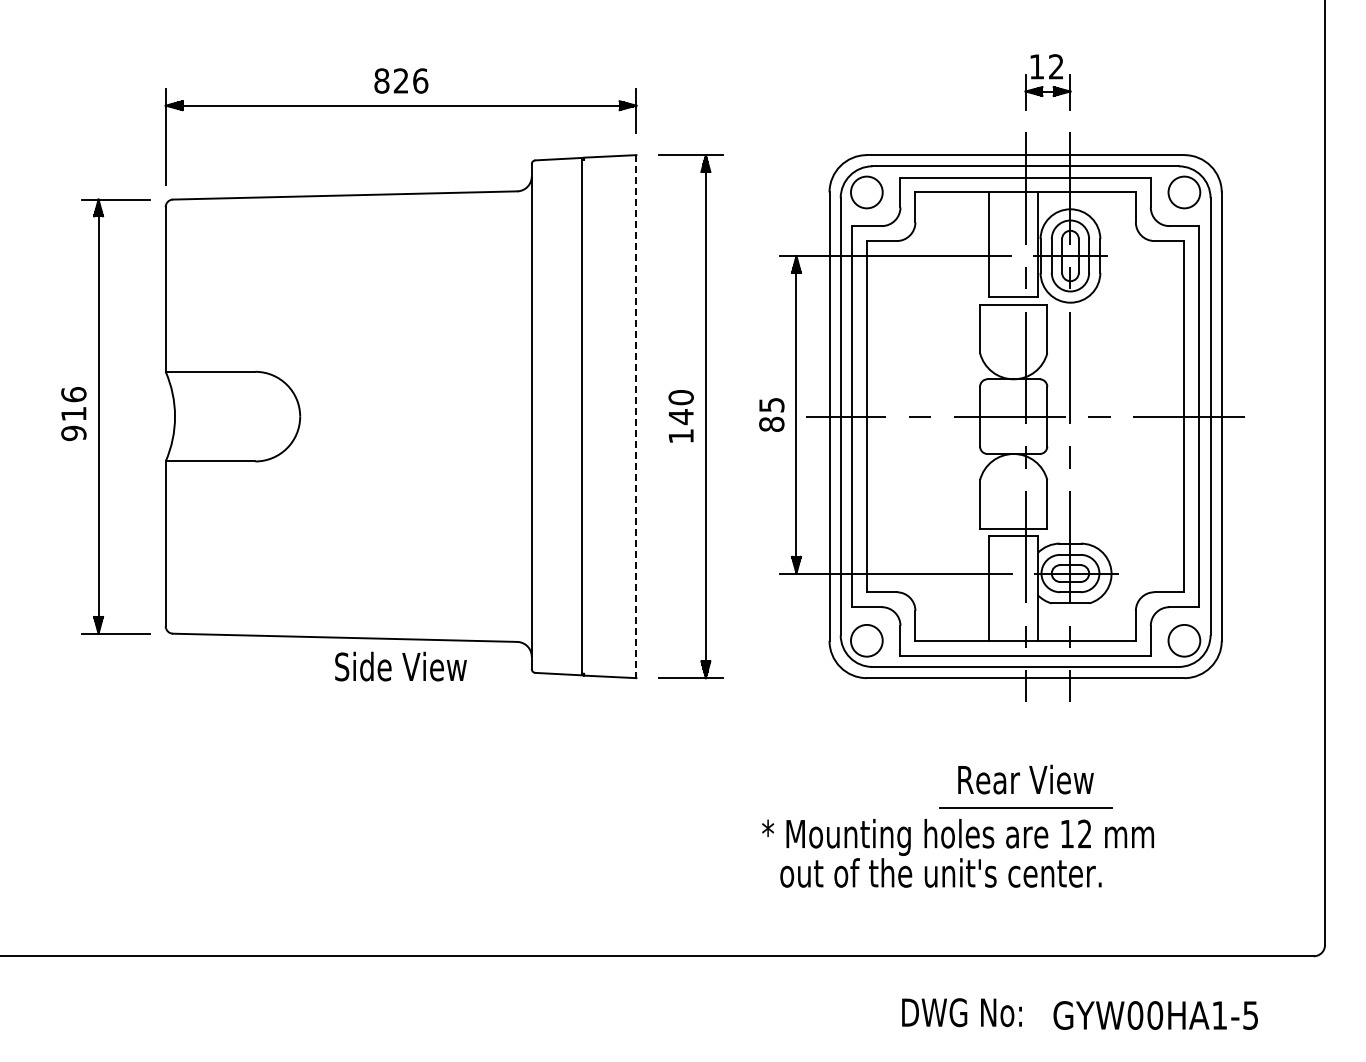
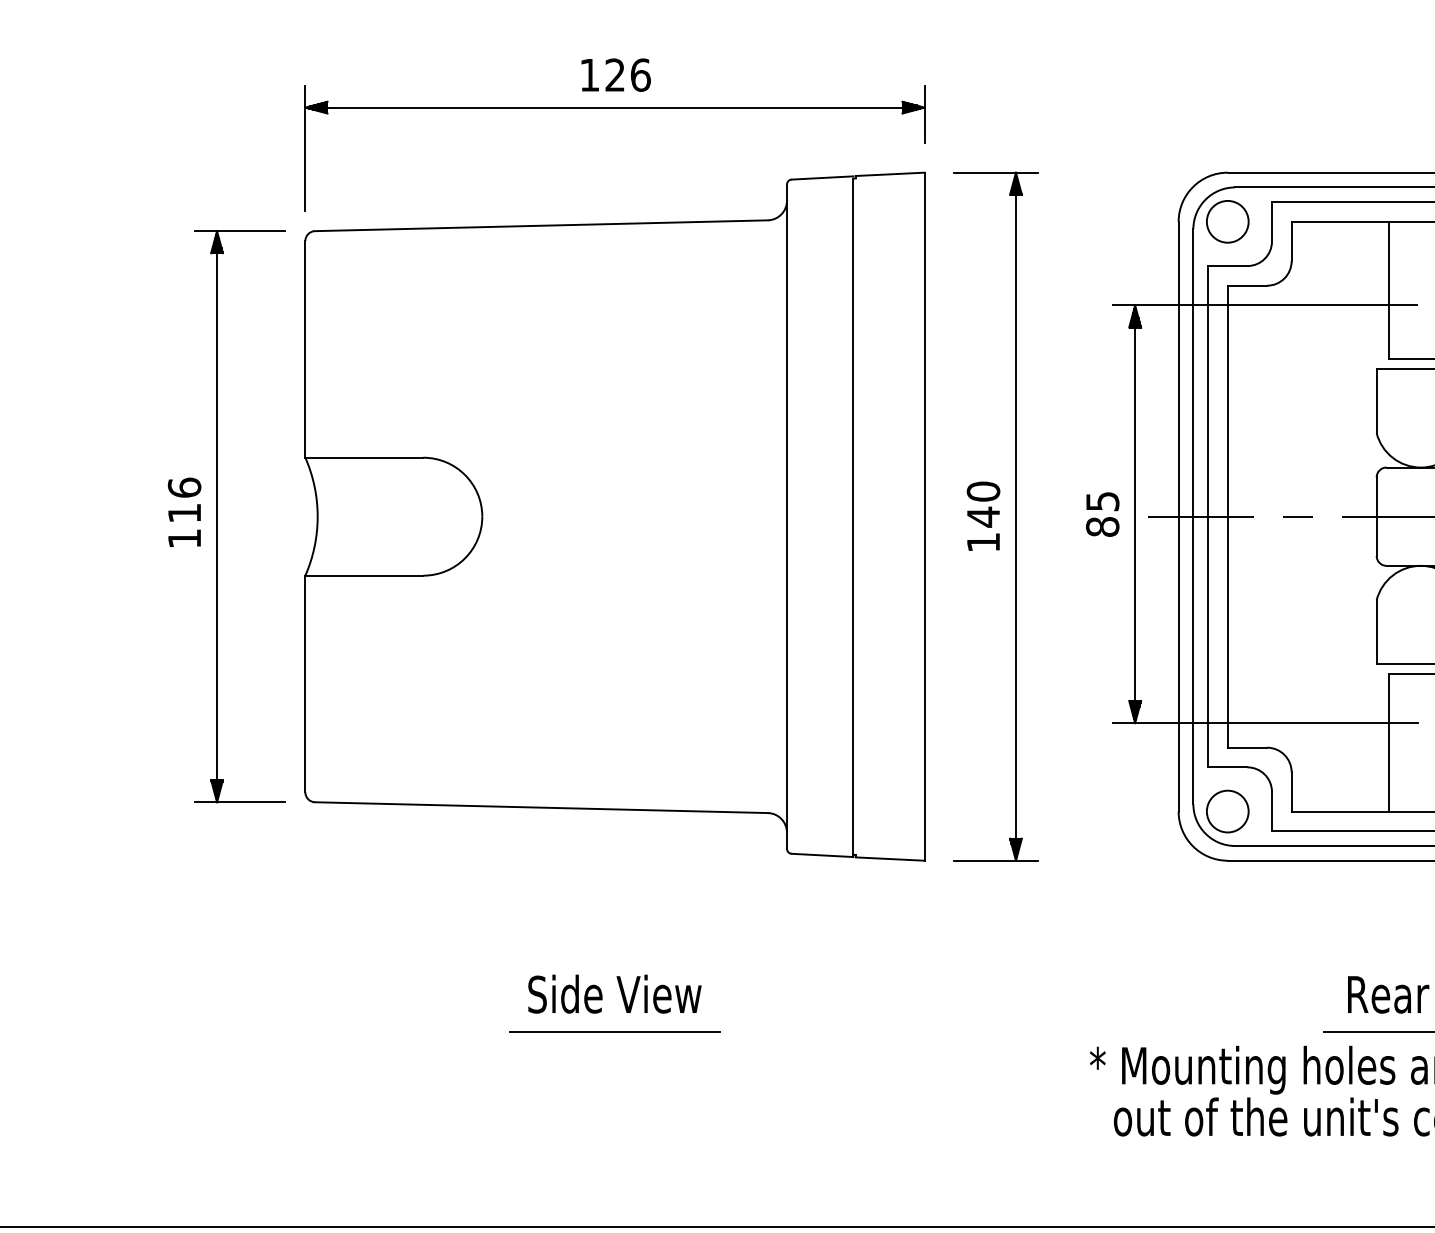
text: (381, 80) -> (589, 74), 826 -> 126
line: (636, 416) -> (924, 516), dashed -> solid
text: (73, 433) -> (184, 538), 916 -> 116
text: (400, 666) -> (614, 994), moved
line: (400, 807) -> (614, 1030), added

